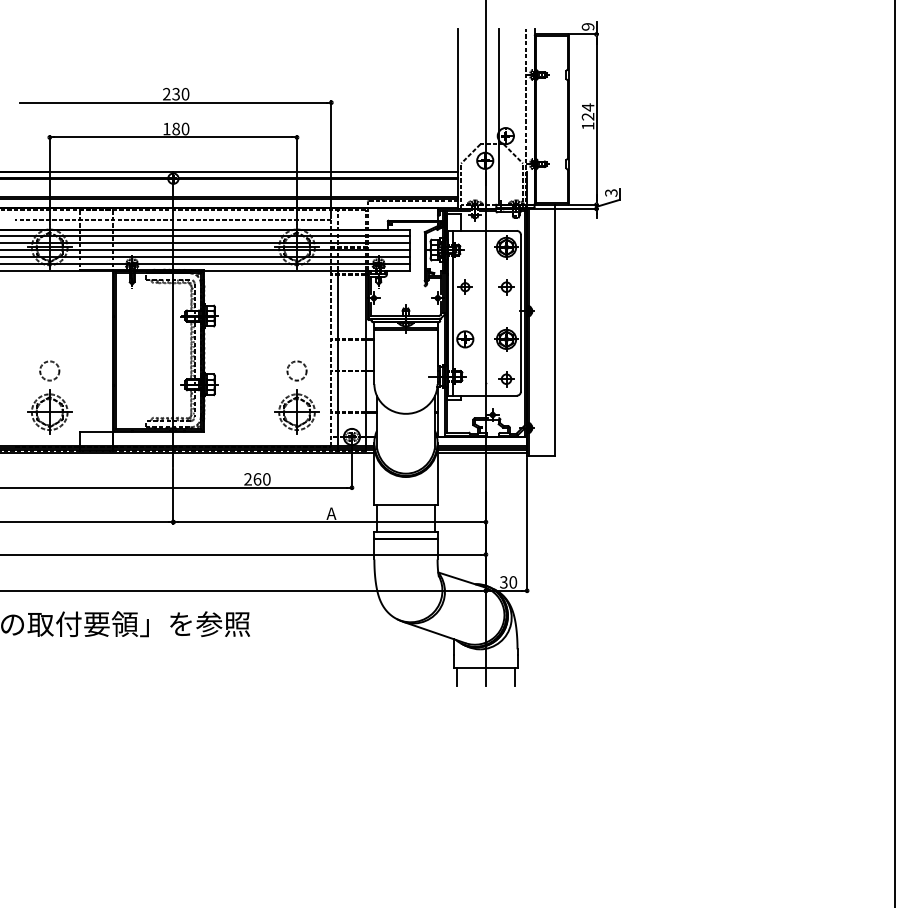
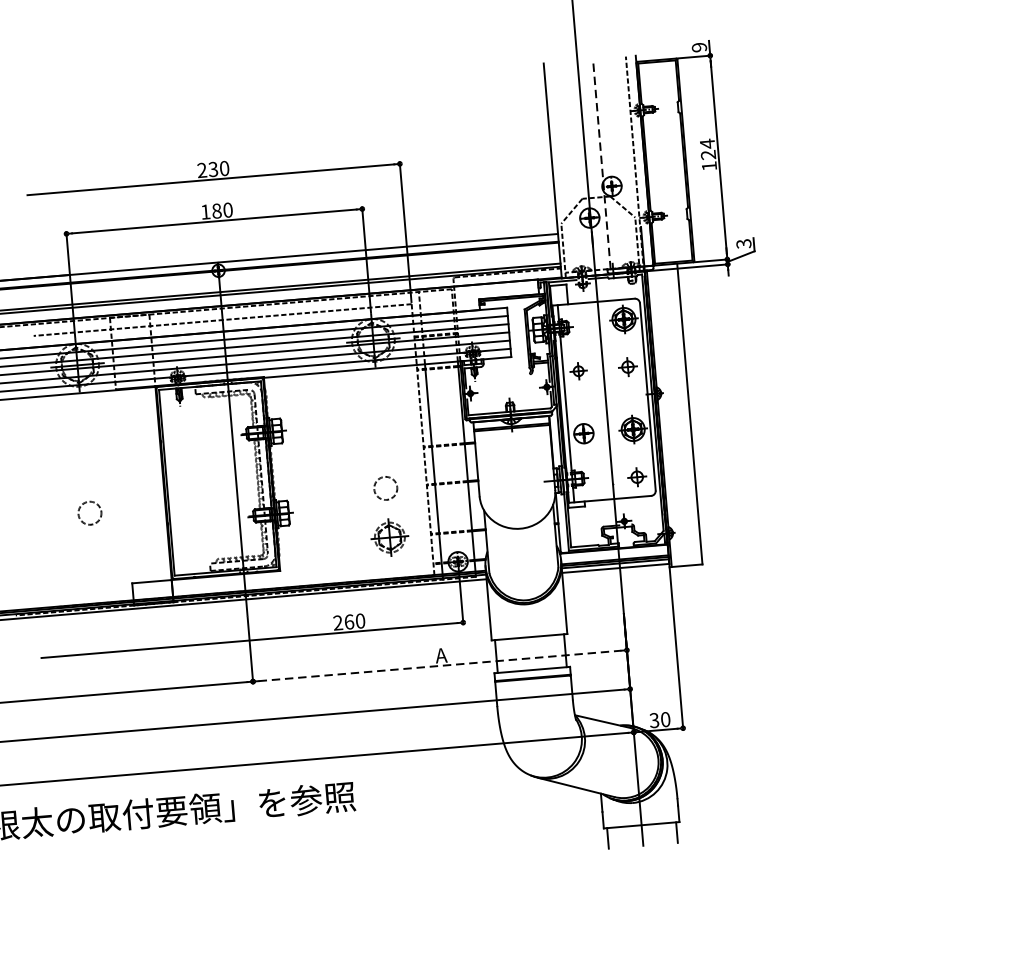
line: (498, 117) -> (601, 164), solid -> dashed
part: (49, 411) -> (93, 561), removed
part: (296, 411) -> (389, 536), size x0.7
line: (329, 522) -> (439, 666), solid -> dashed

